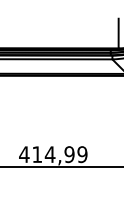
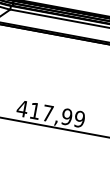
text: (49, 154) -> (47, 113), 414,99 -> 417,99

